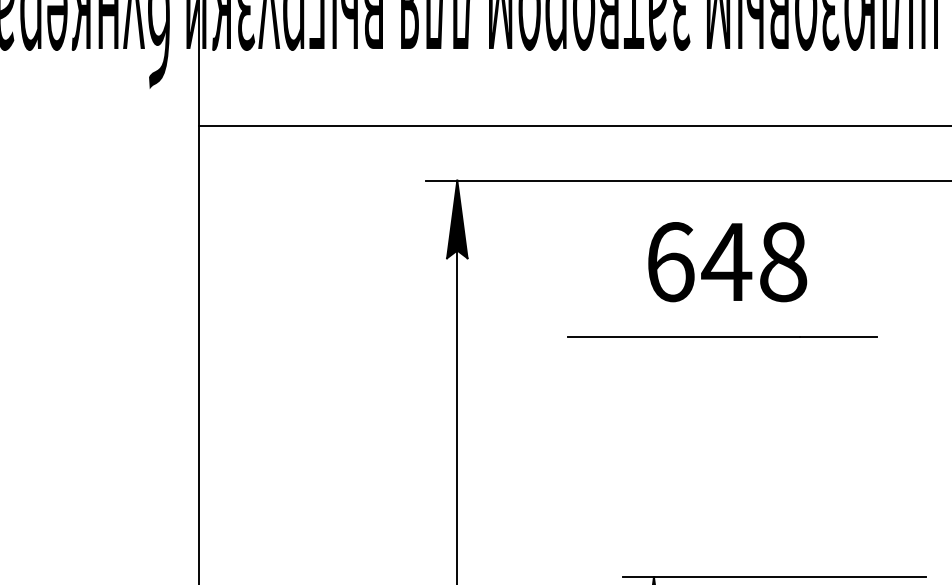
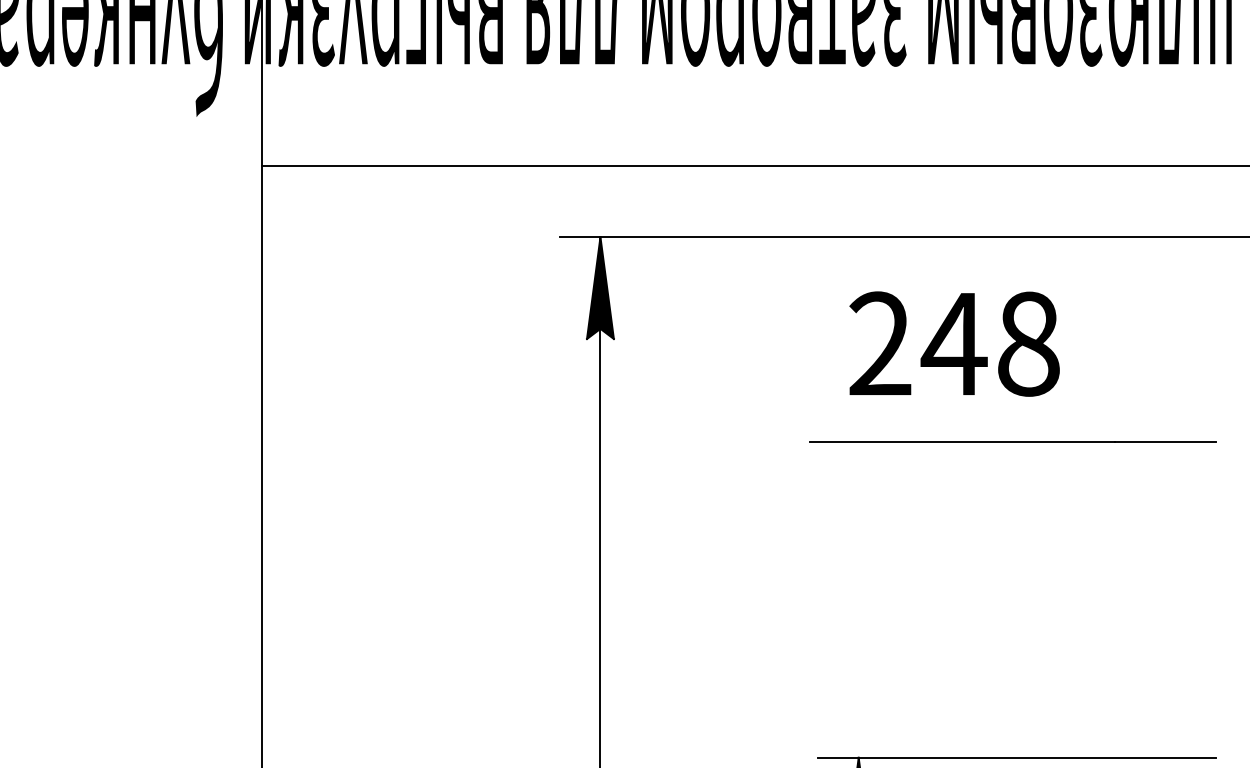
text: (670, 262) -> (880, 344), 648 -> 248
line: (722, 336) -> (1013, 441), moved

